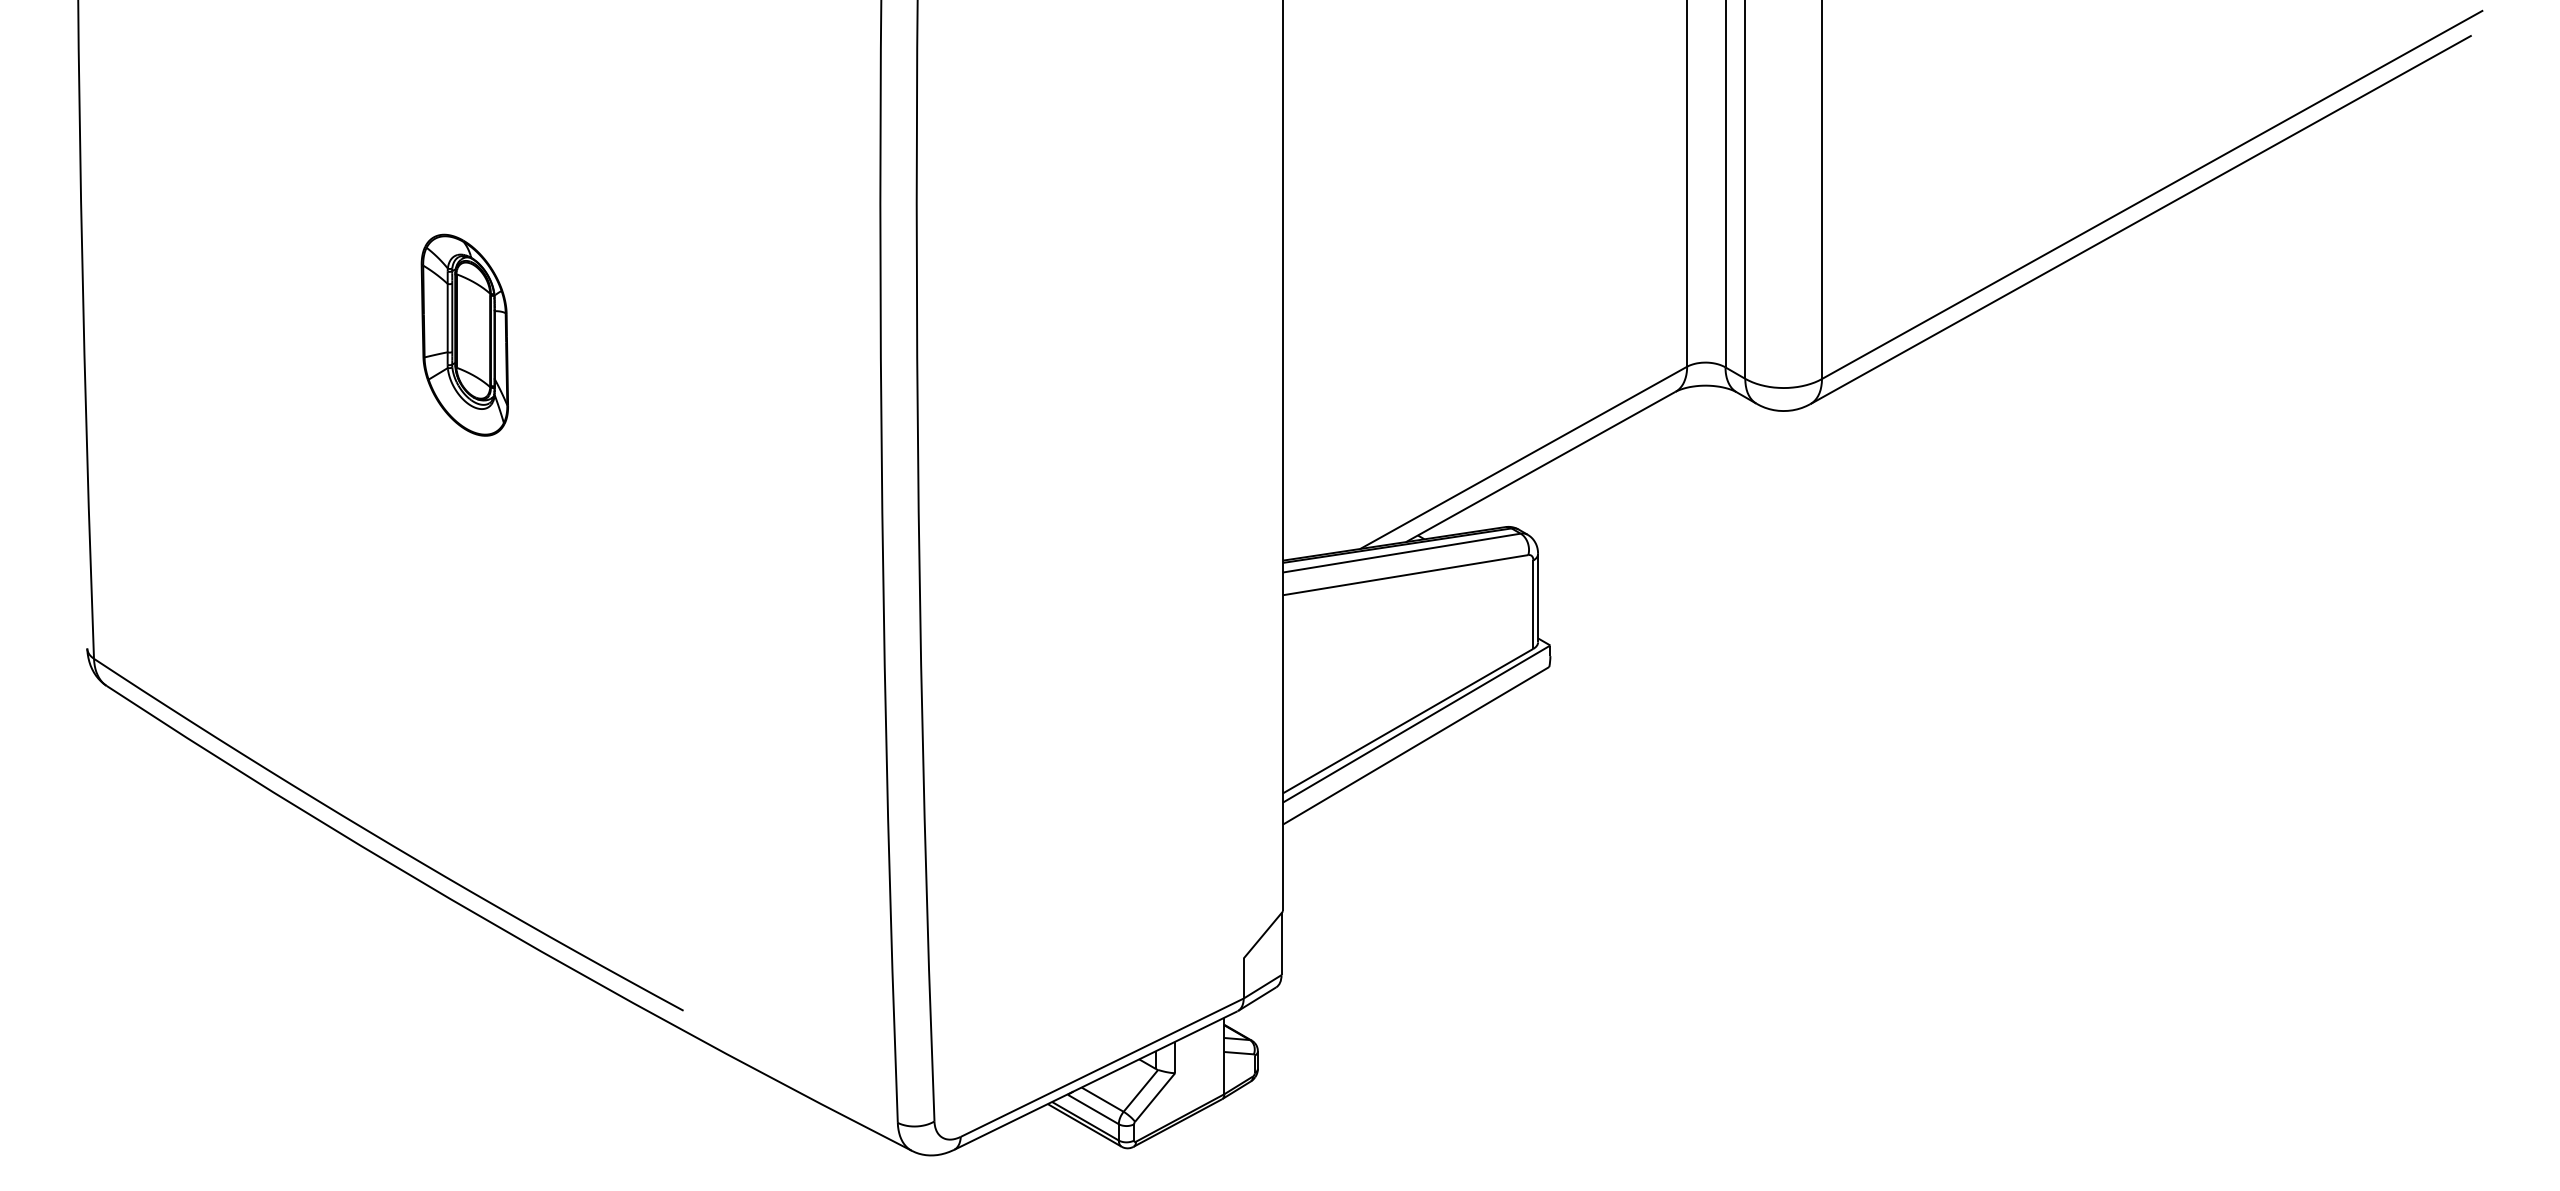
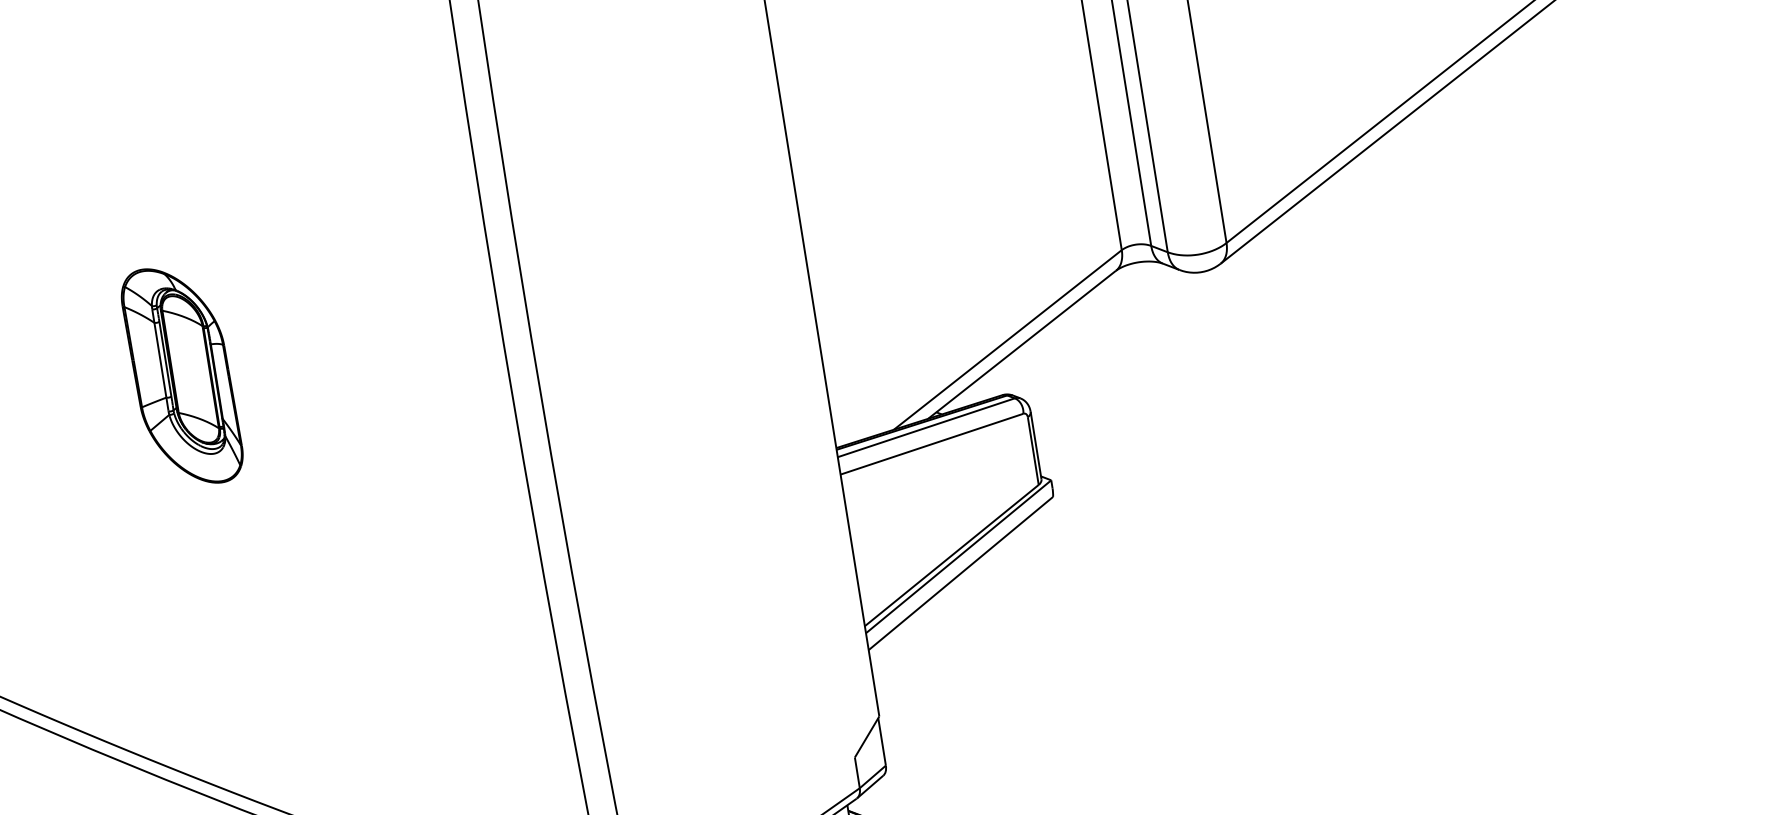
part: (464, 334) -> (181, 375), size x1.43

